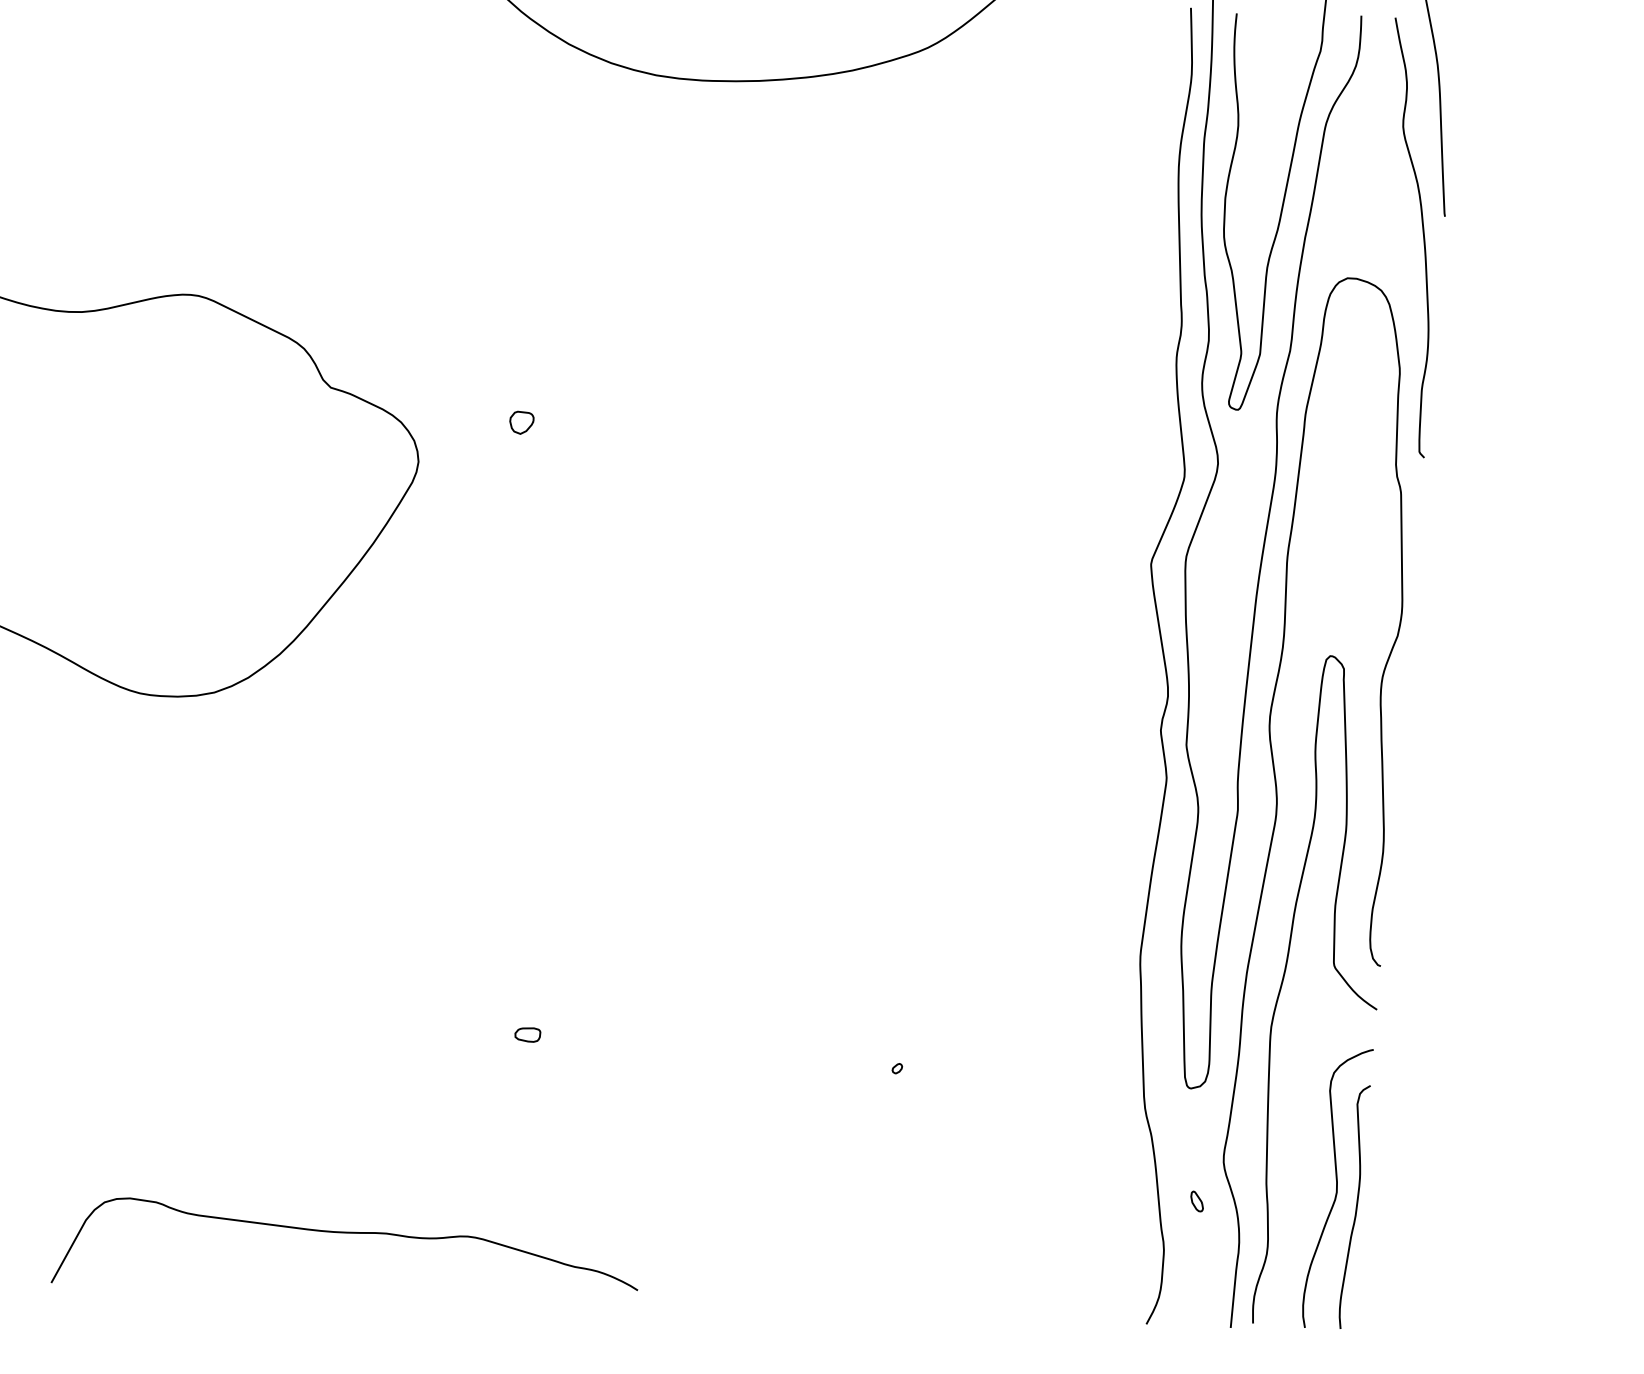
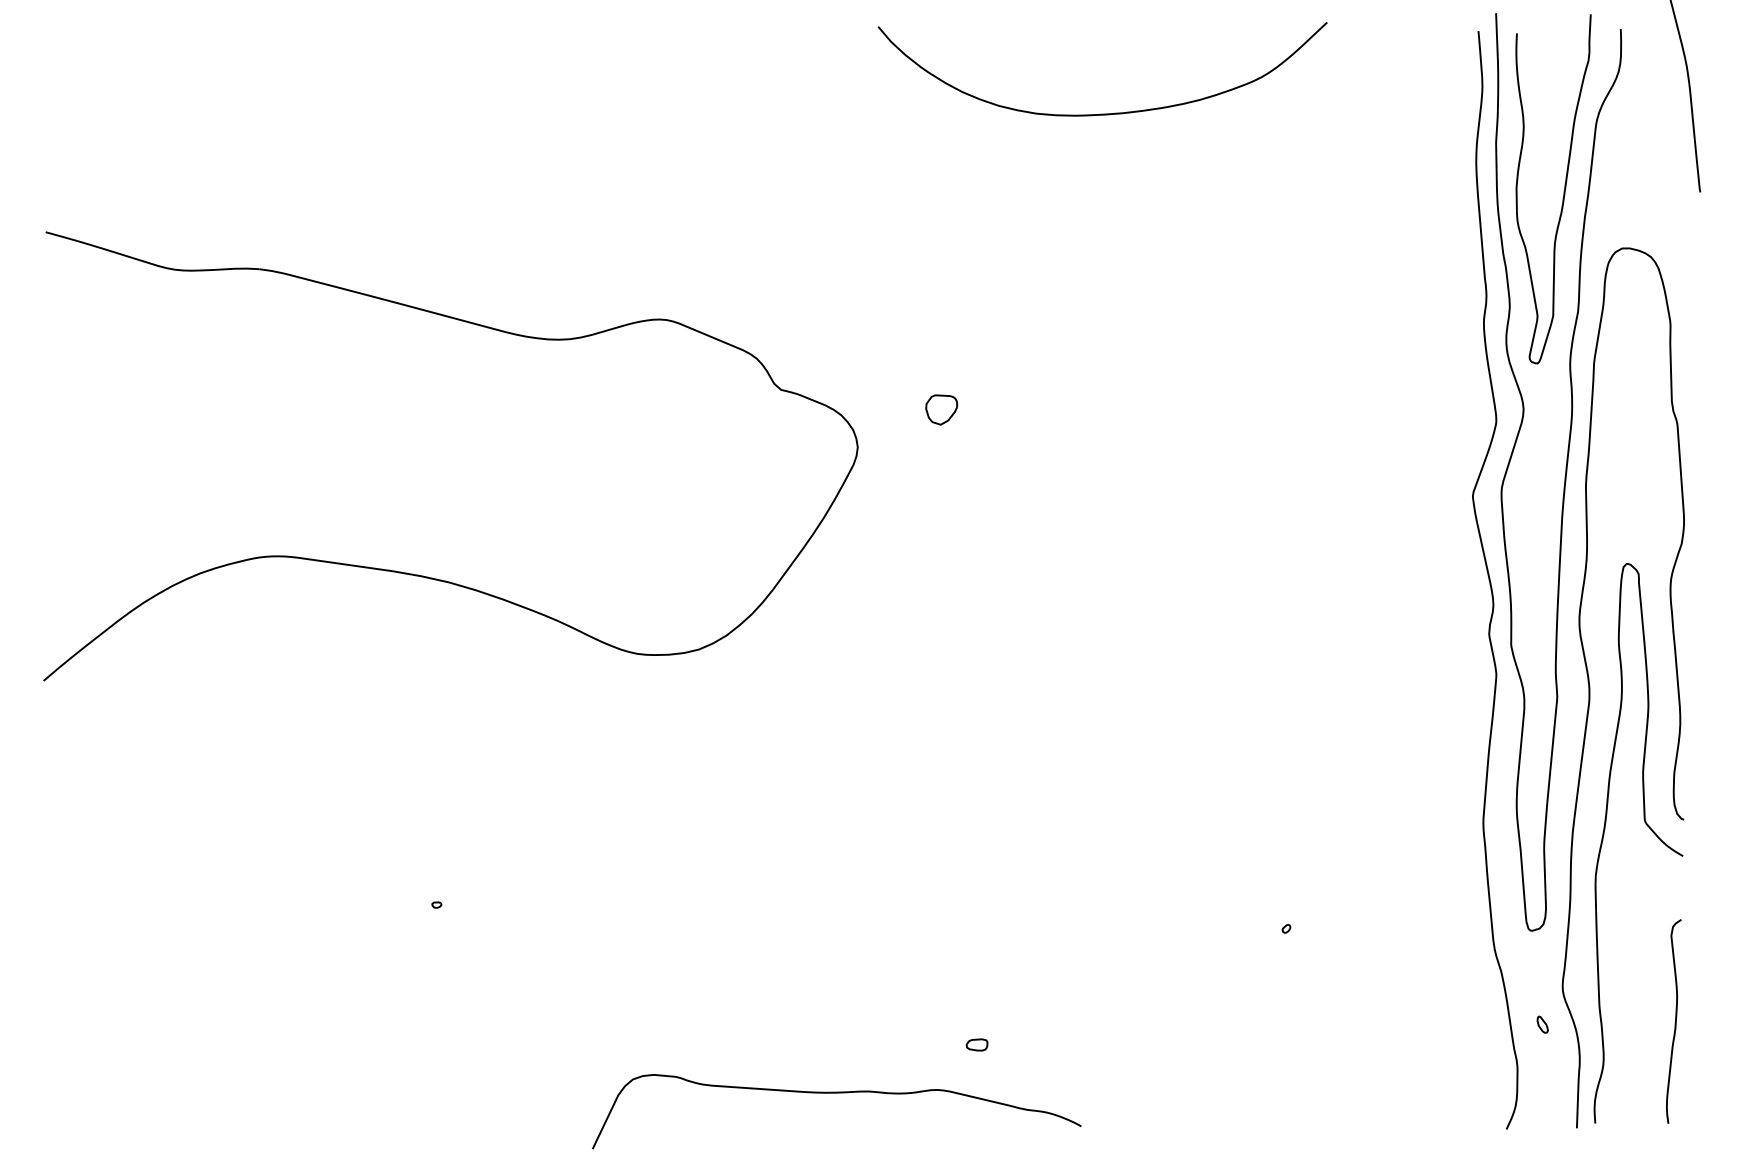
curve: (1422, 235) -> (1682, 209), removed
part: (521, 422) -> (941, 409), size x1.6
part: (527, 1034) -> (976, 1044), moved
curve: (1337, 1187) -> (1658, 1006), removed

